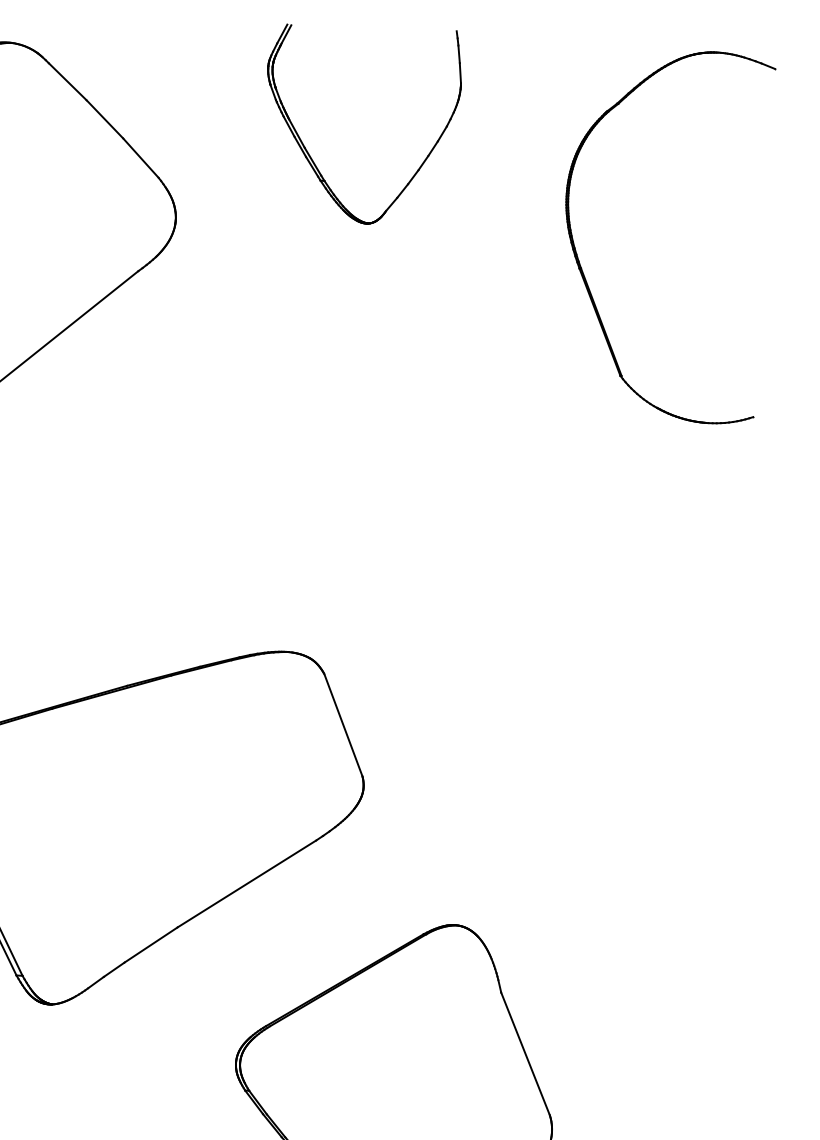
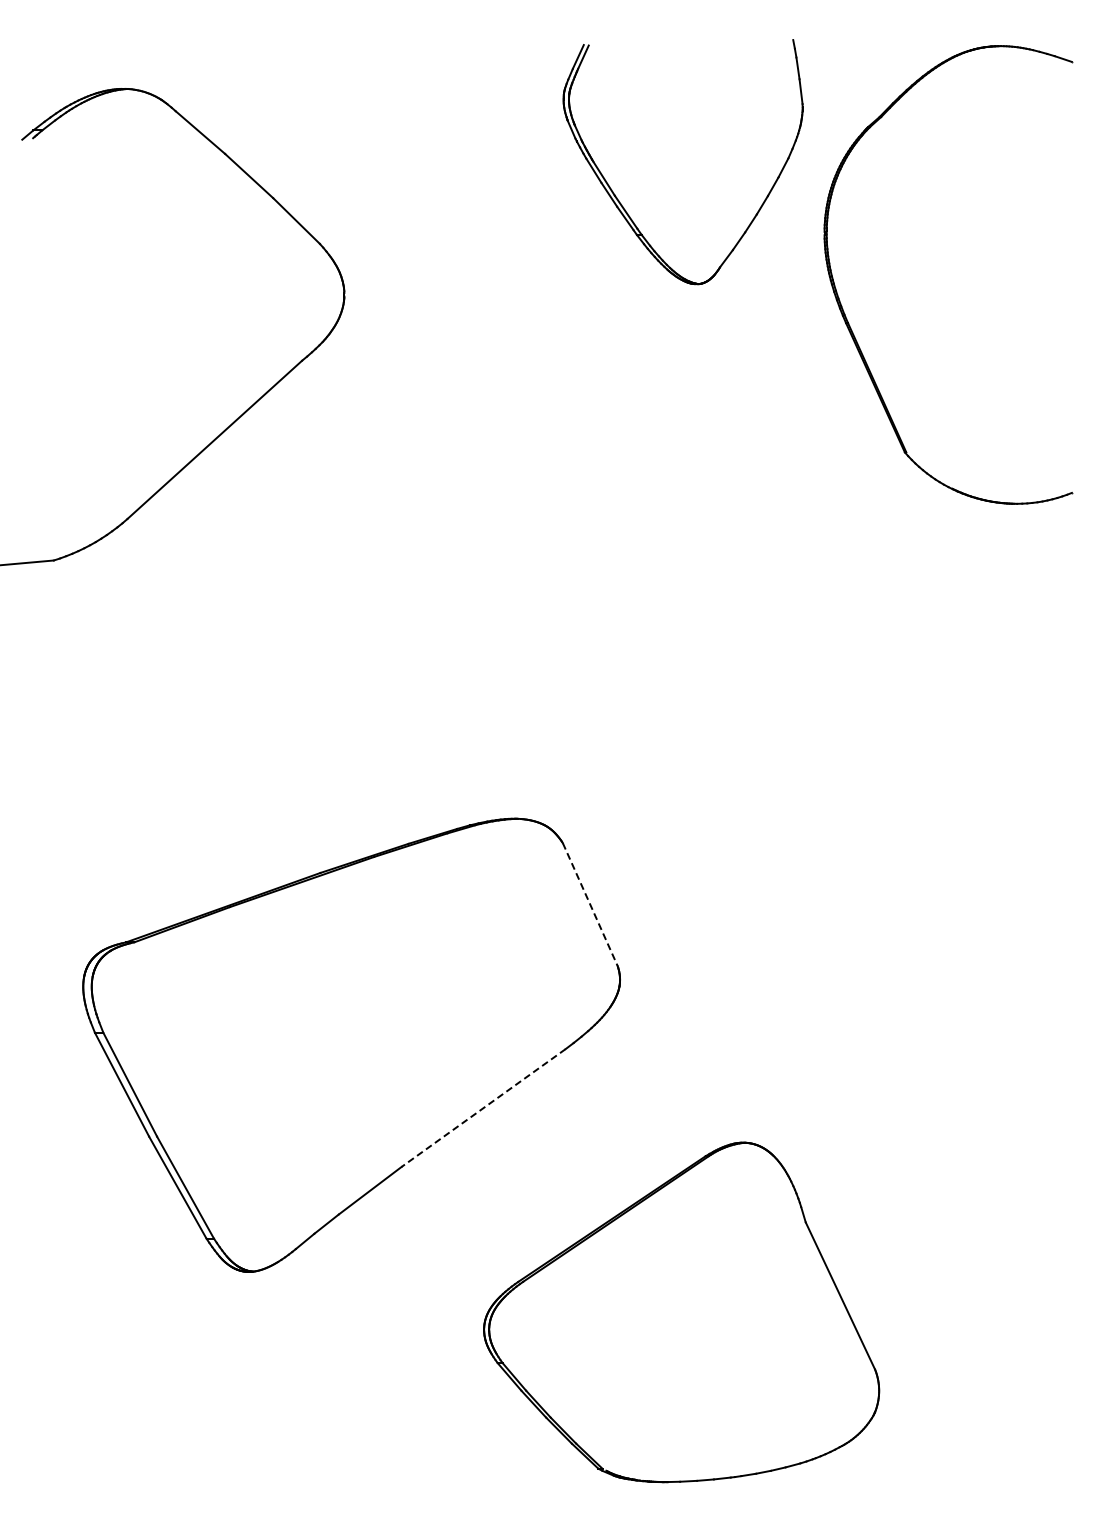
part: (309, 154) -> (621, 203), moved
line: (343, 725) -> (590, 905), solid -> dashed
line: (246, 884) -> (483, 1108), solid -> dashed

